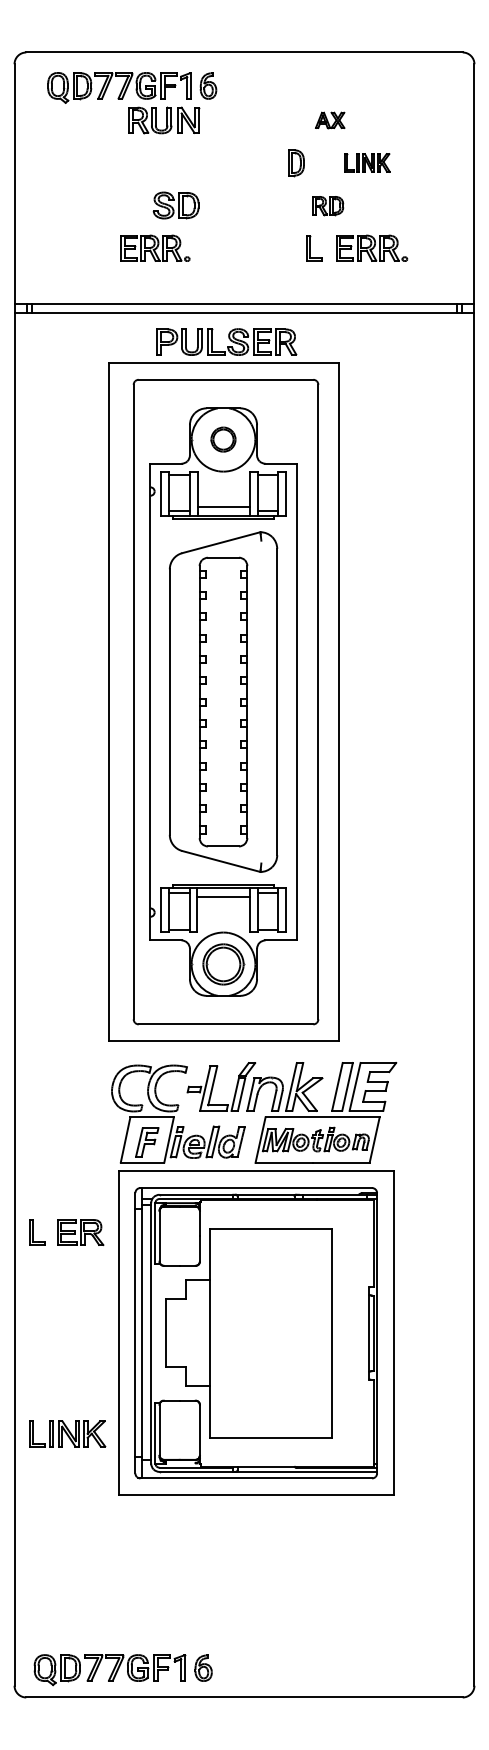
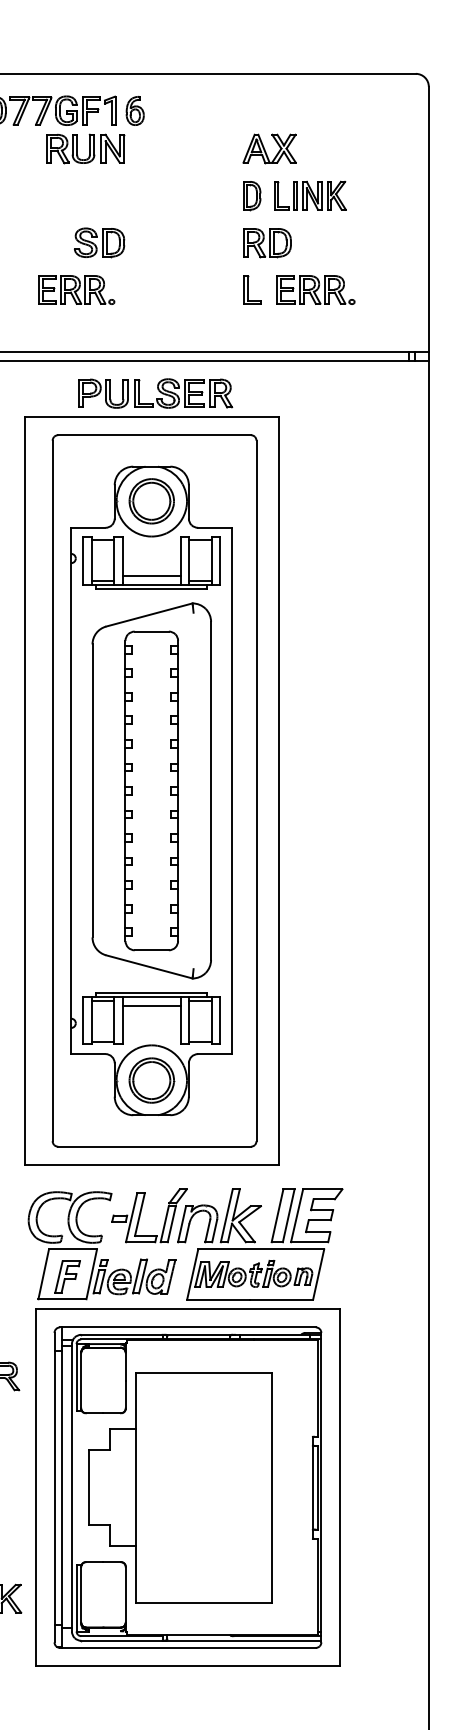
part: (329, 120) -> (268, 148), size x1.67
part: (367, 162) -> (310, 195), size x1.43
part: (296, 163) -> (252, 196), moved
part: (328, 205) -> (267, 242), size x1.43
part: (223, 439) -> (151, 501), size x1.67

